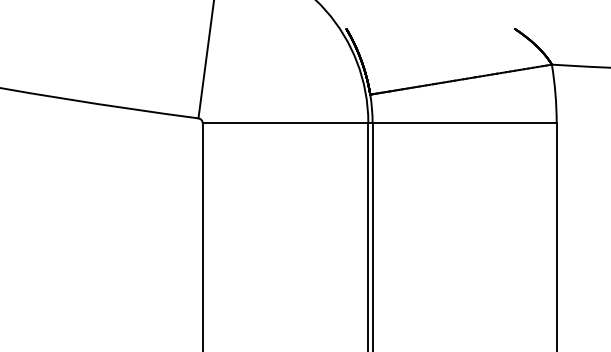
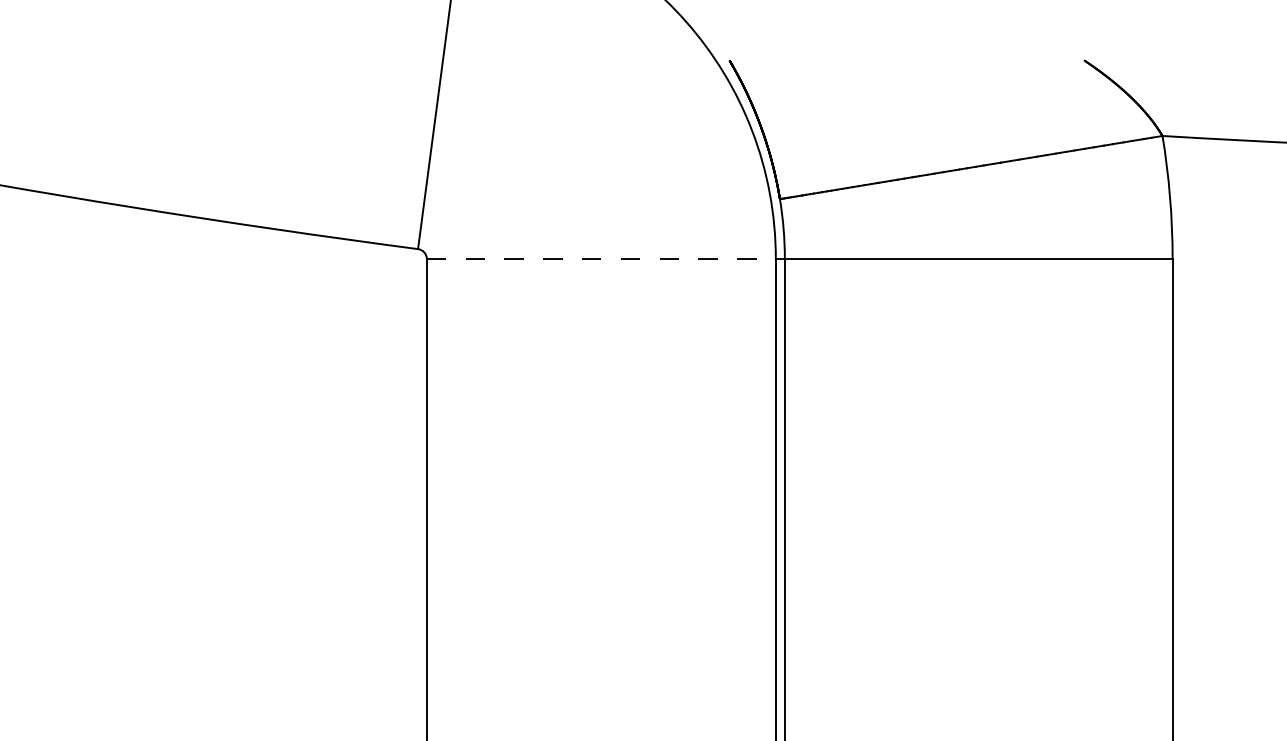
line: (285, 123) -> (601, 259), solid -> dashed

